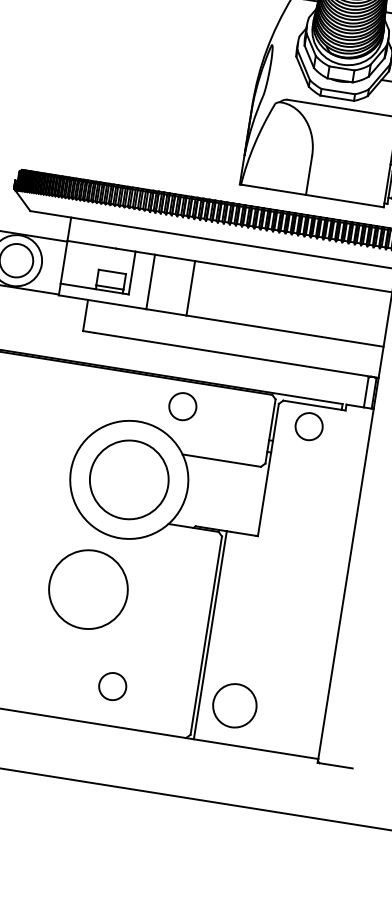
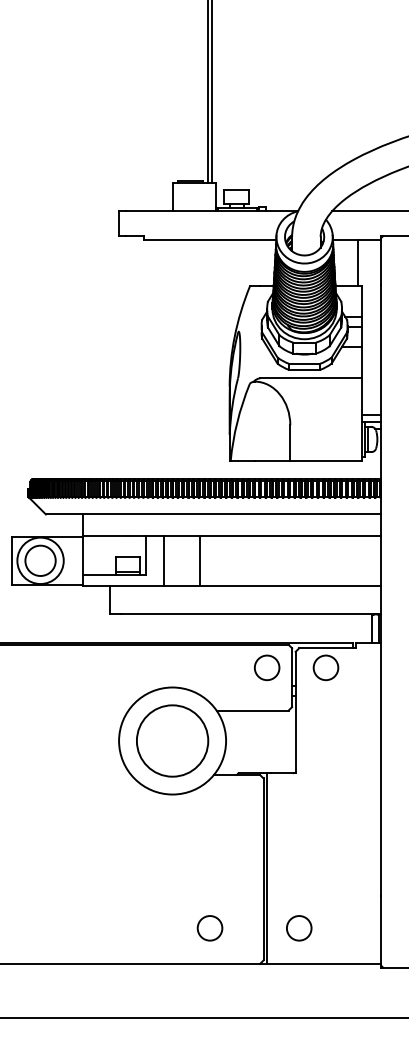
circle: (183, 406) -> (267, 667), moved
circle: (88, 589) -> (151, 844), removed
circle: (112, 686) -> (209, 928), moved
circle: (235, 706) -> (299, 928), size x0.62

